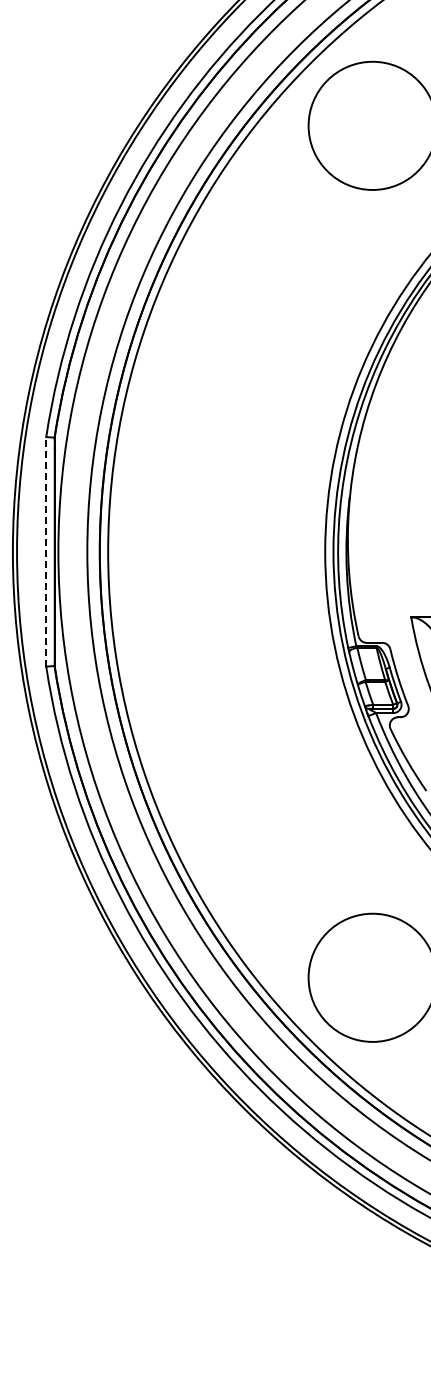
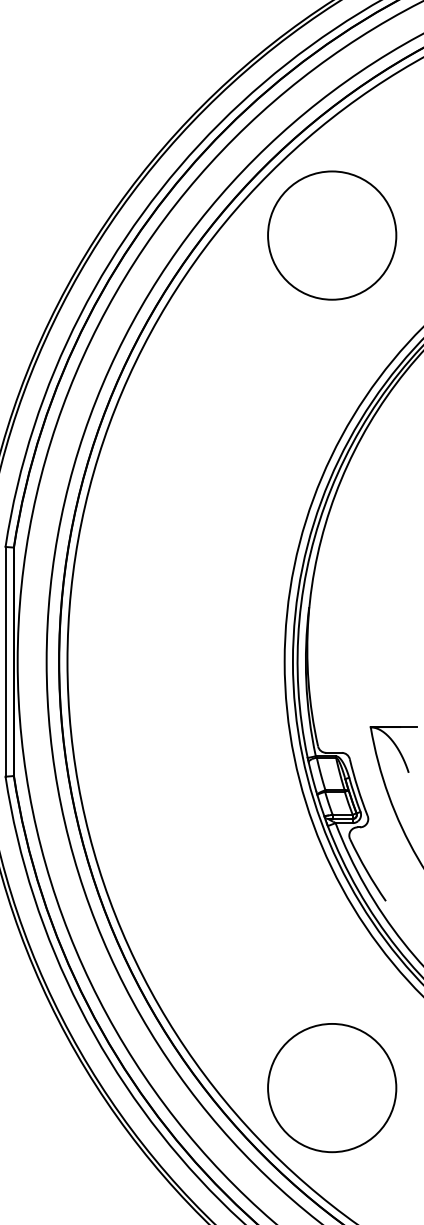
line: (46, 551) -> (5, 661), dashed -> solid

